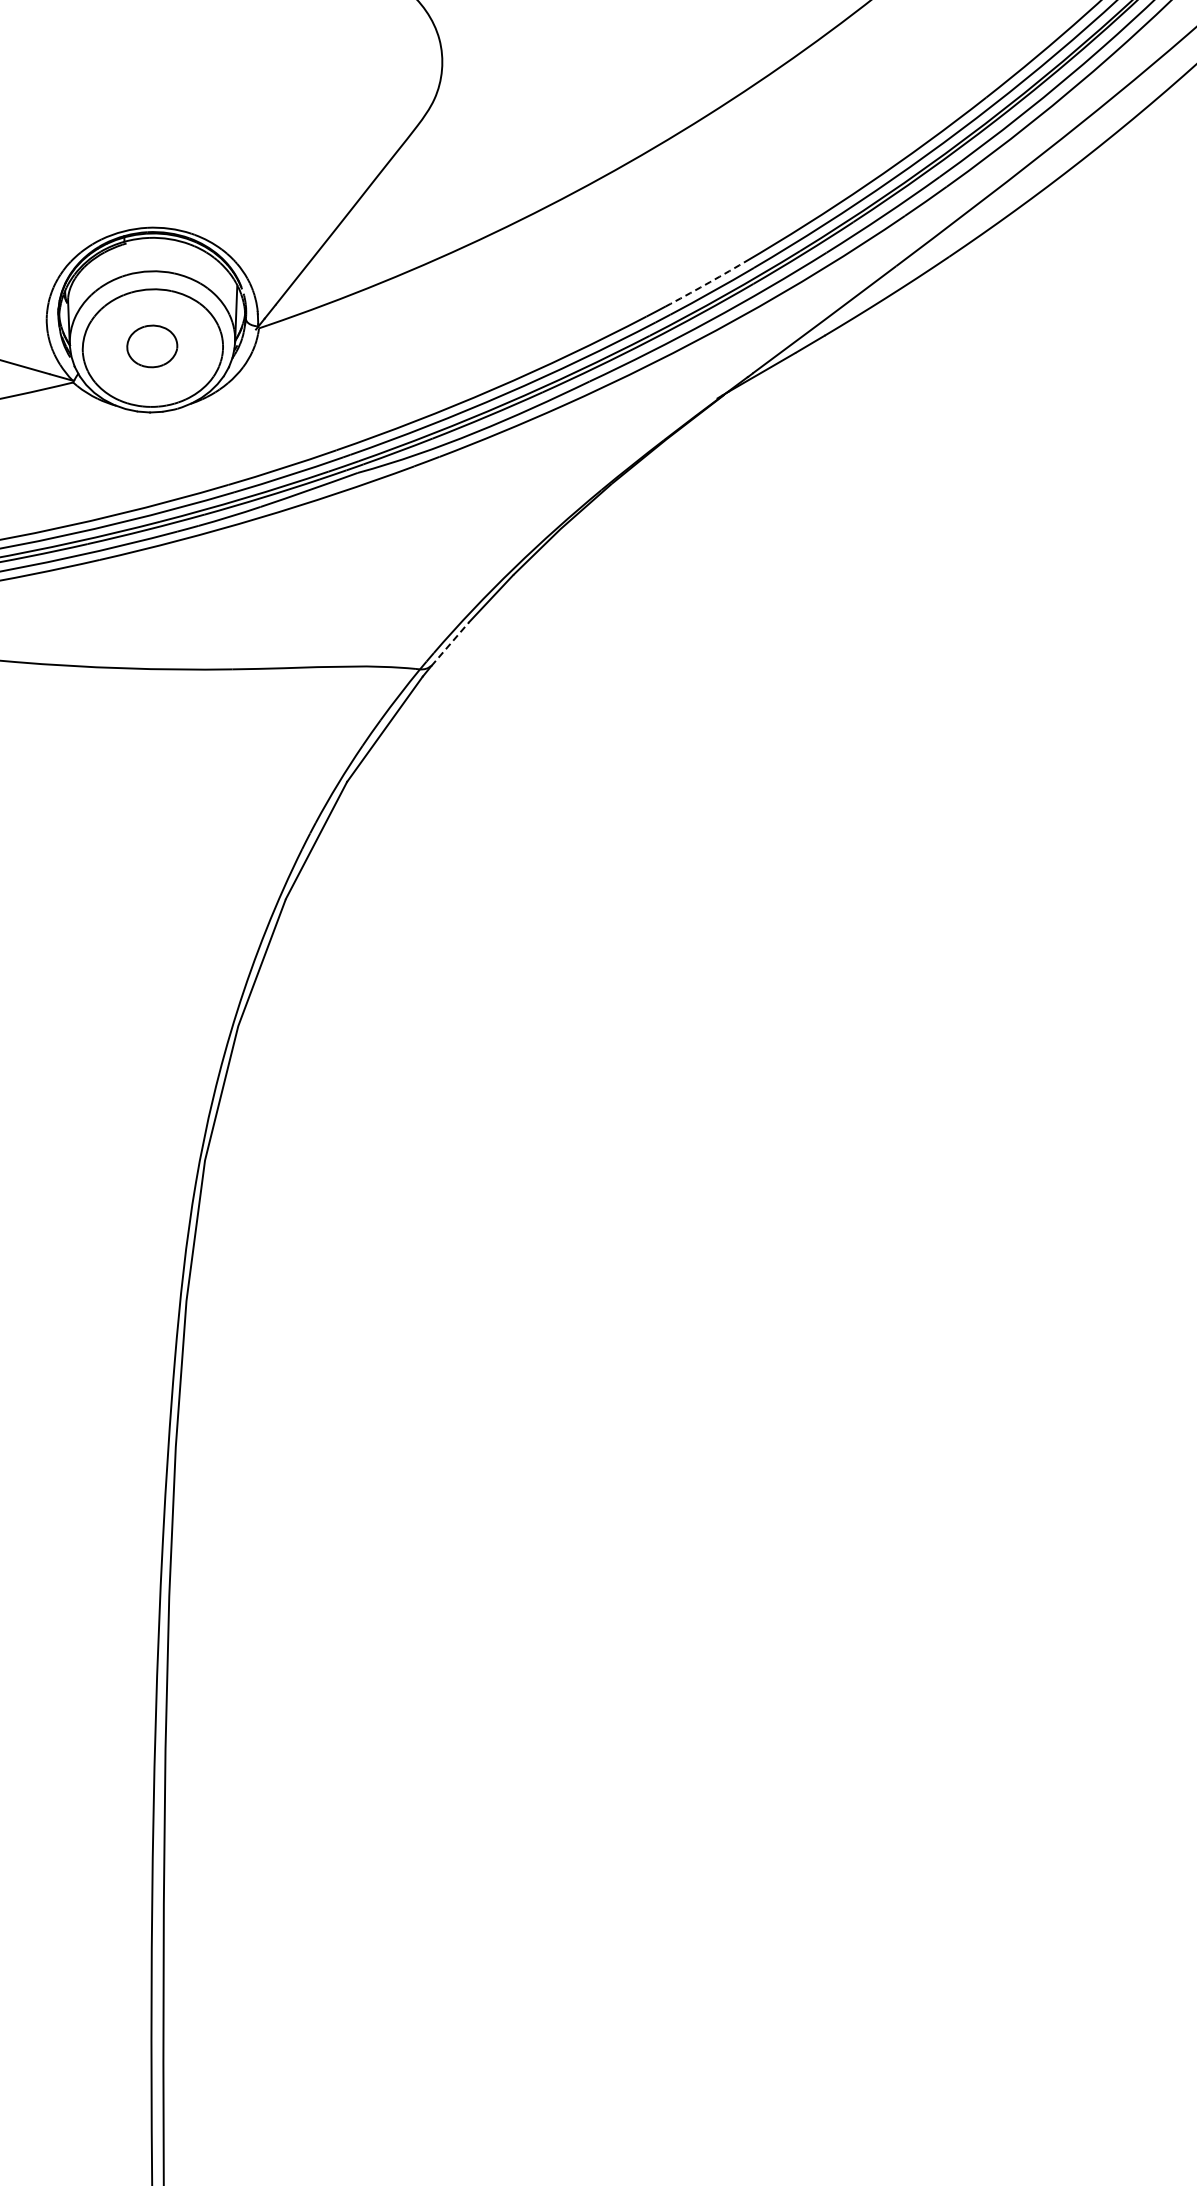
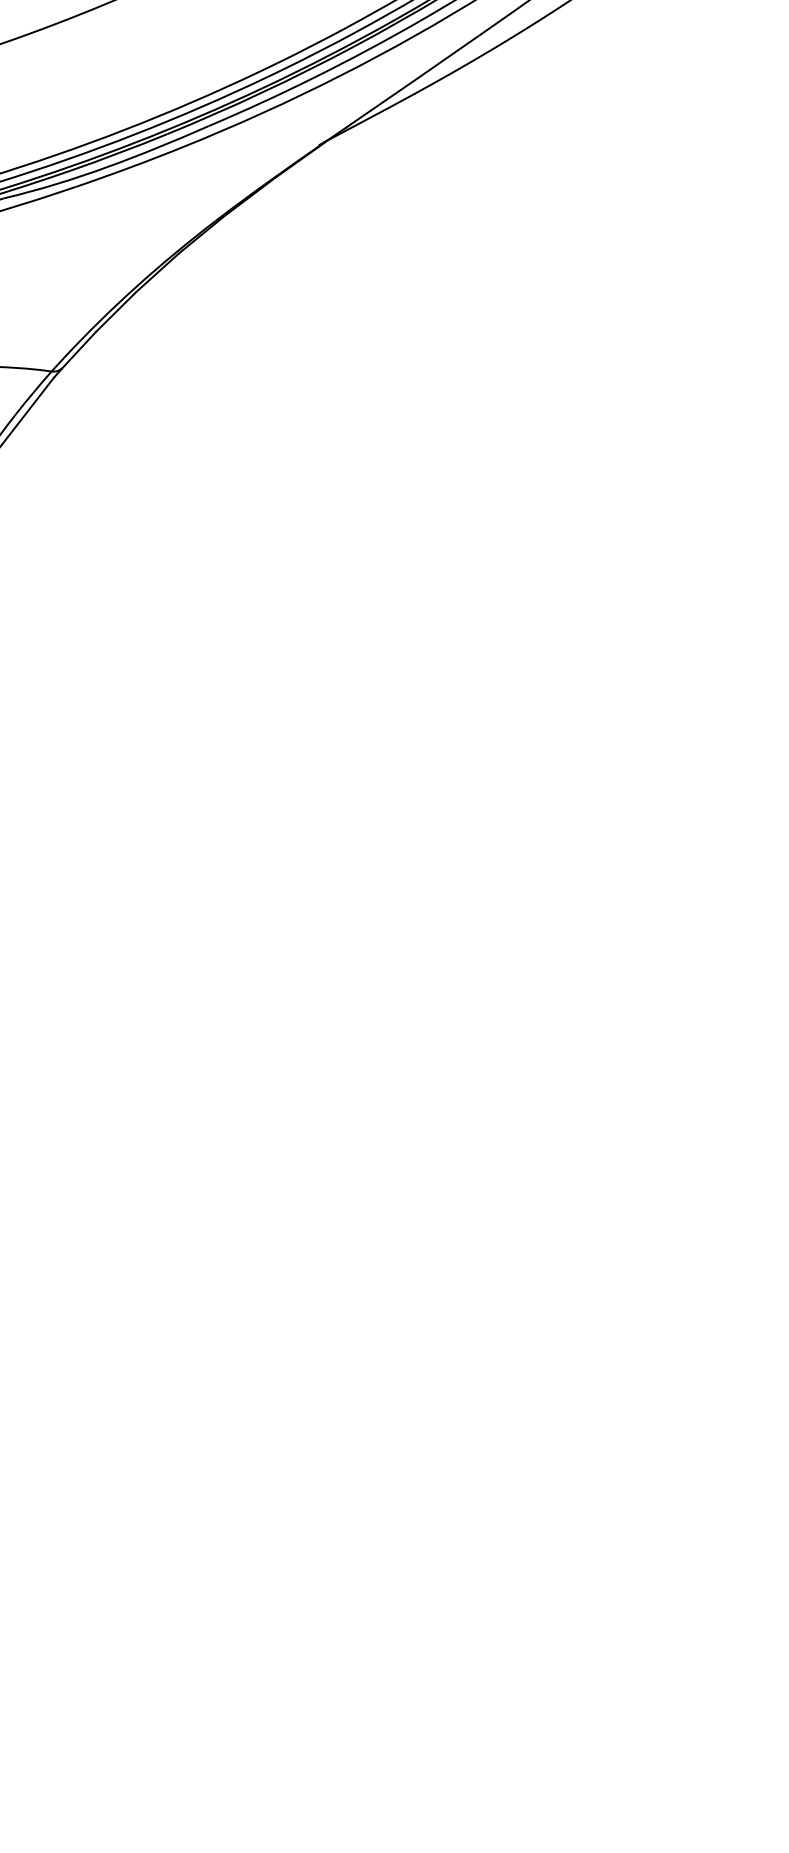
arc: (705, 284) -> (312, 45), dashed -> solid
line: (450, 643) -> (79, 349), dashed -> solid

